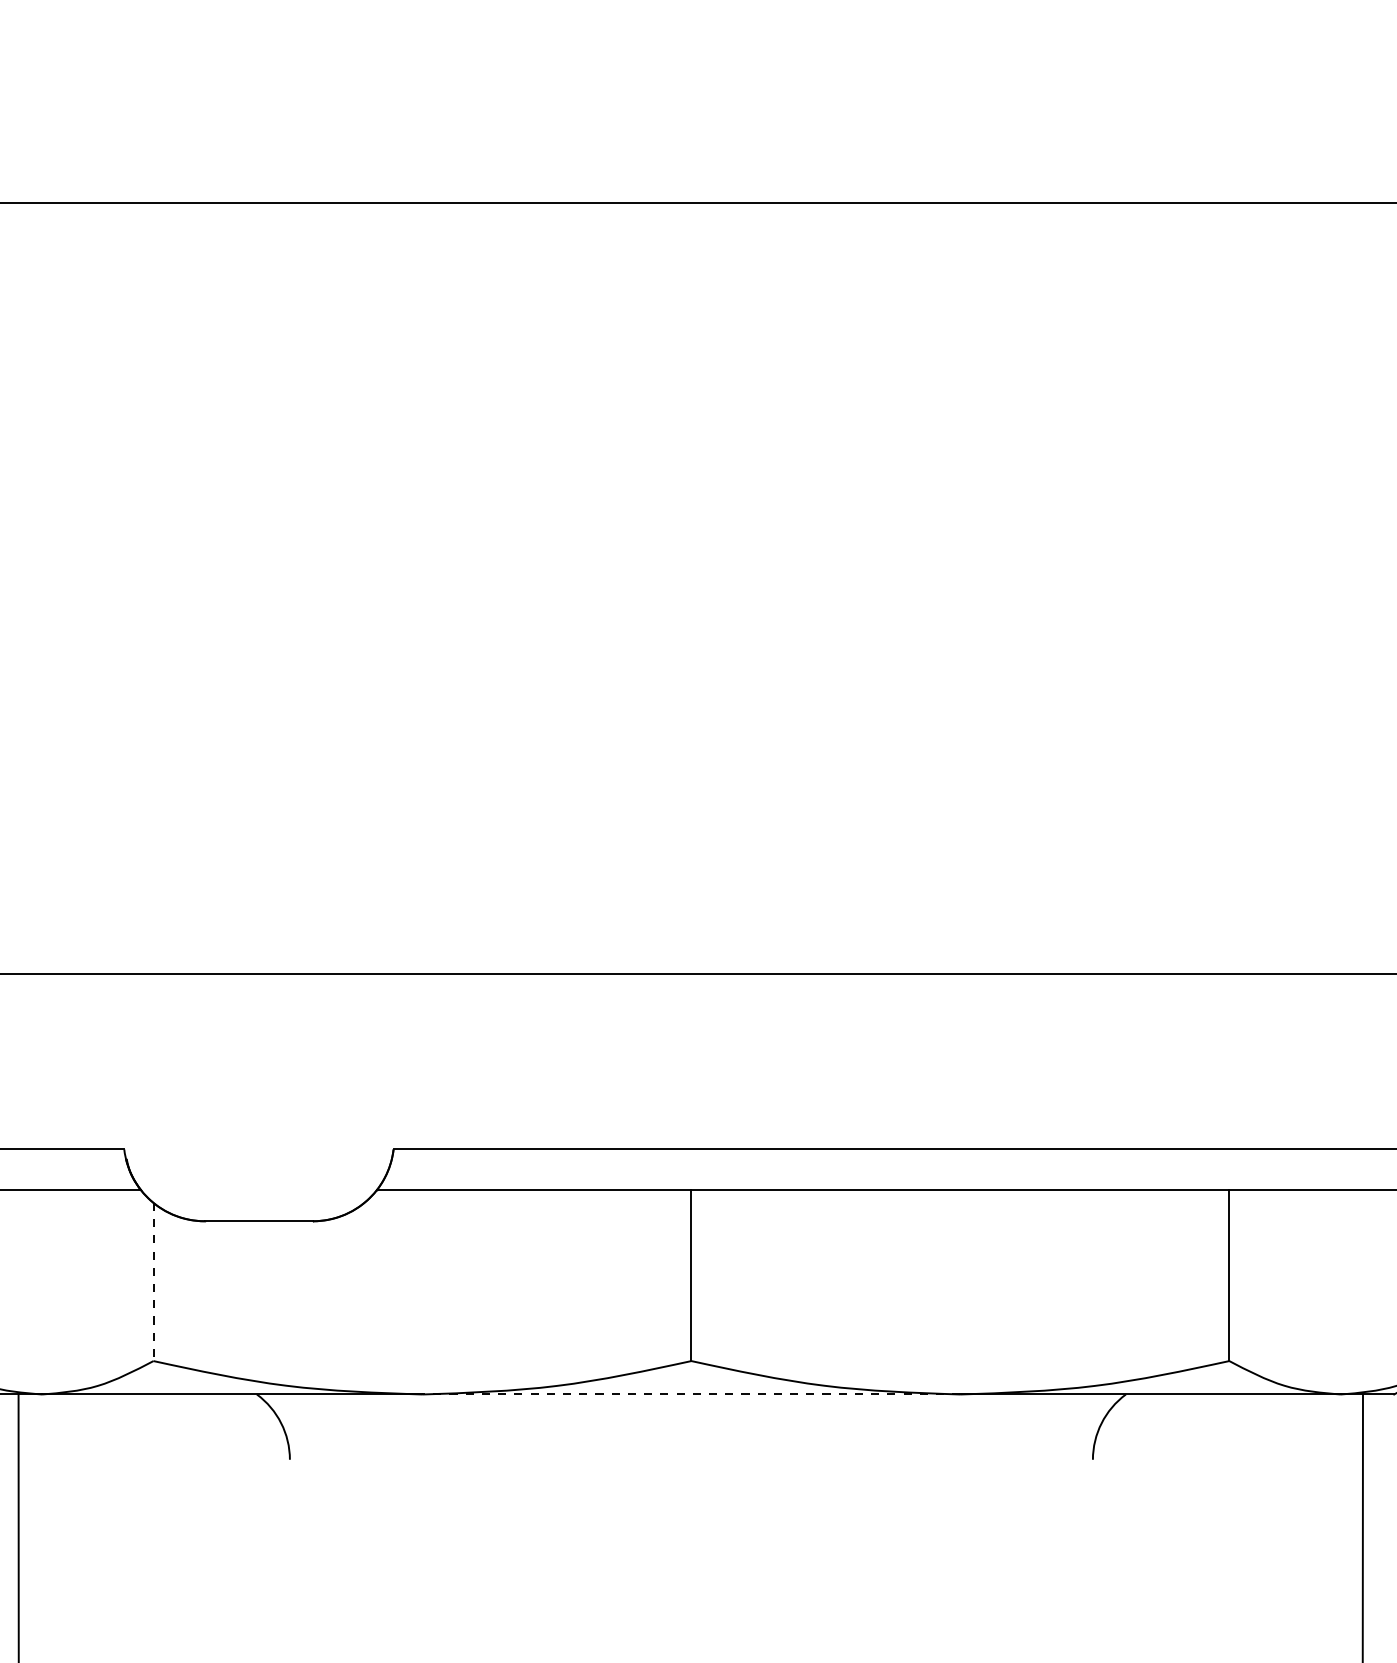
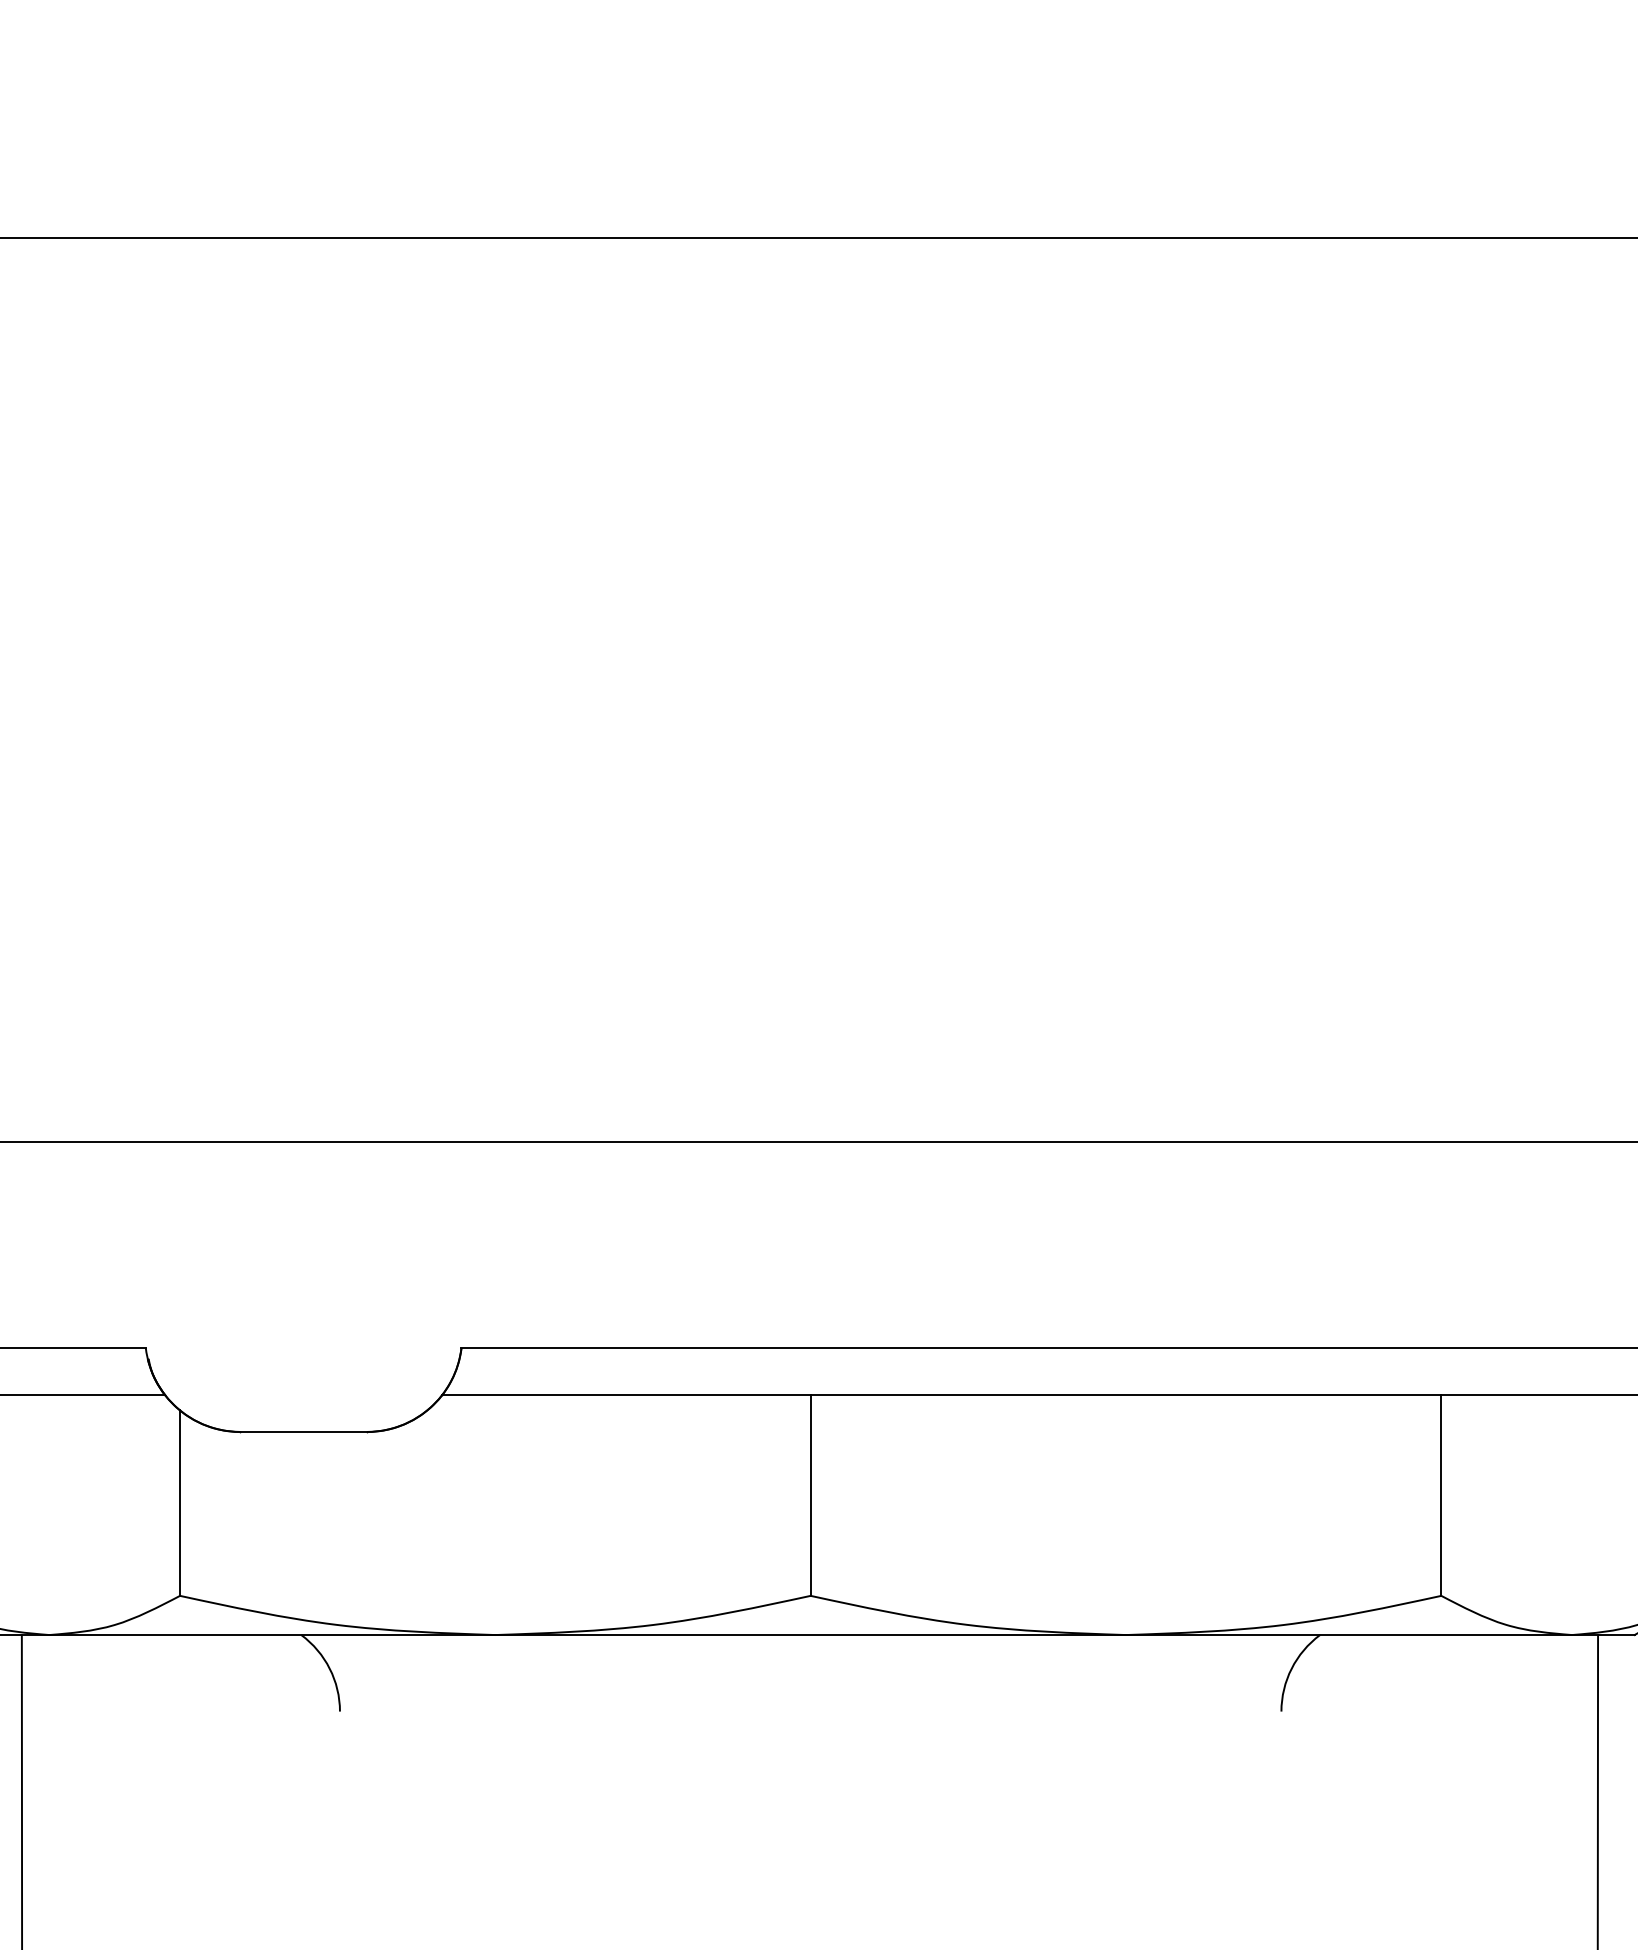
line: (153, 1282) -> (180, 1503), dashed -> solid
line: (691, 1394) -> (810, 1635), dashed -> solid

